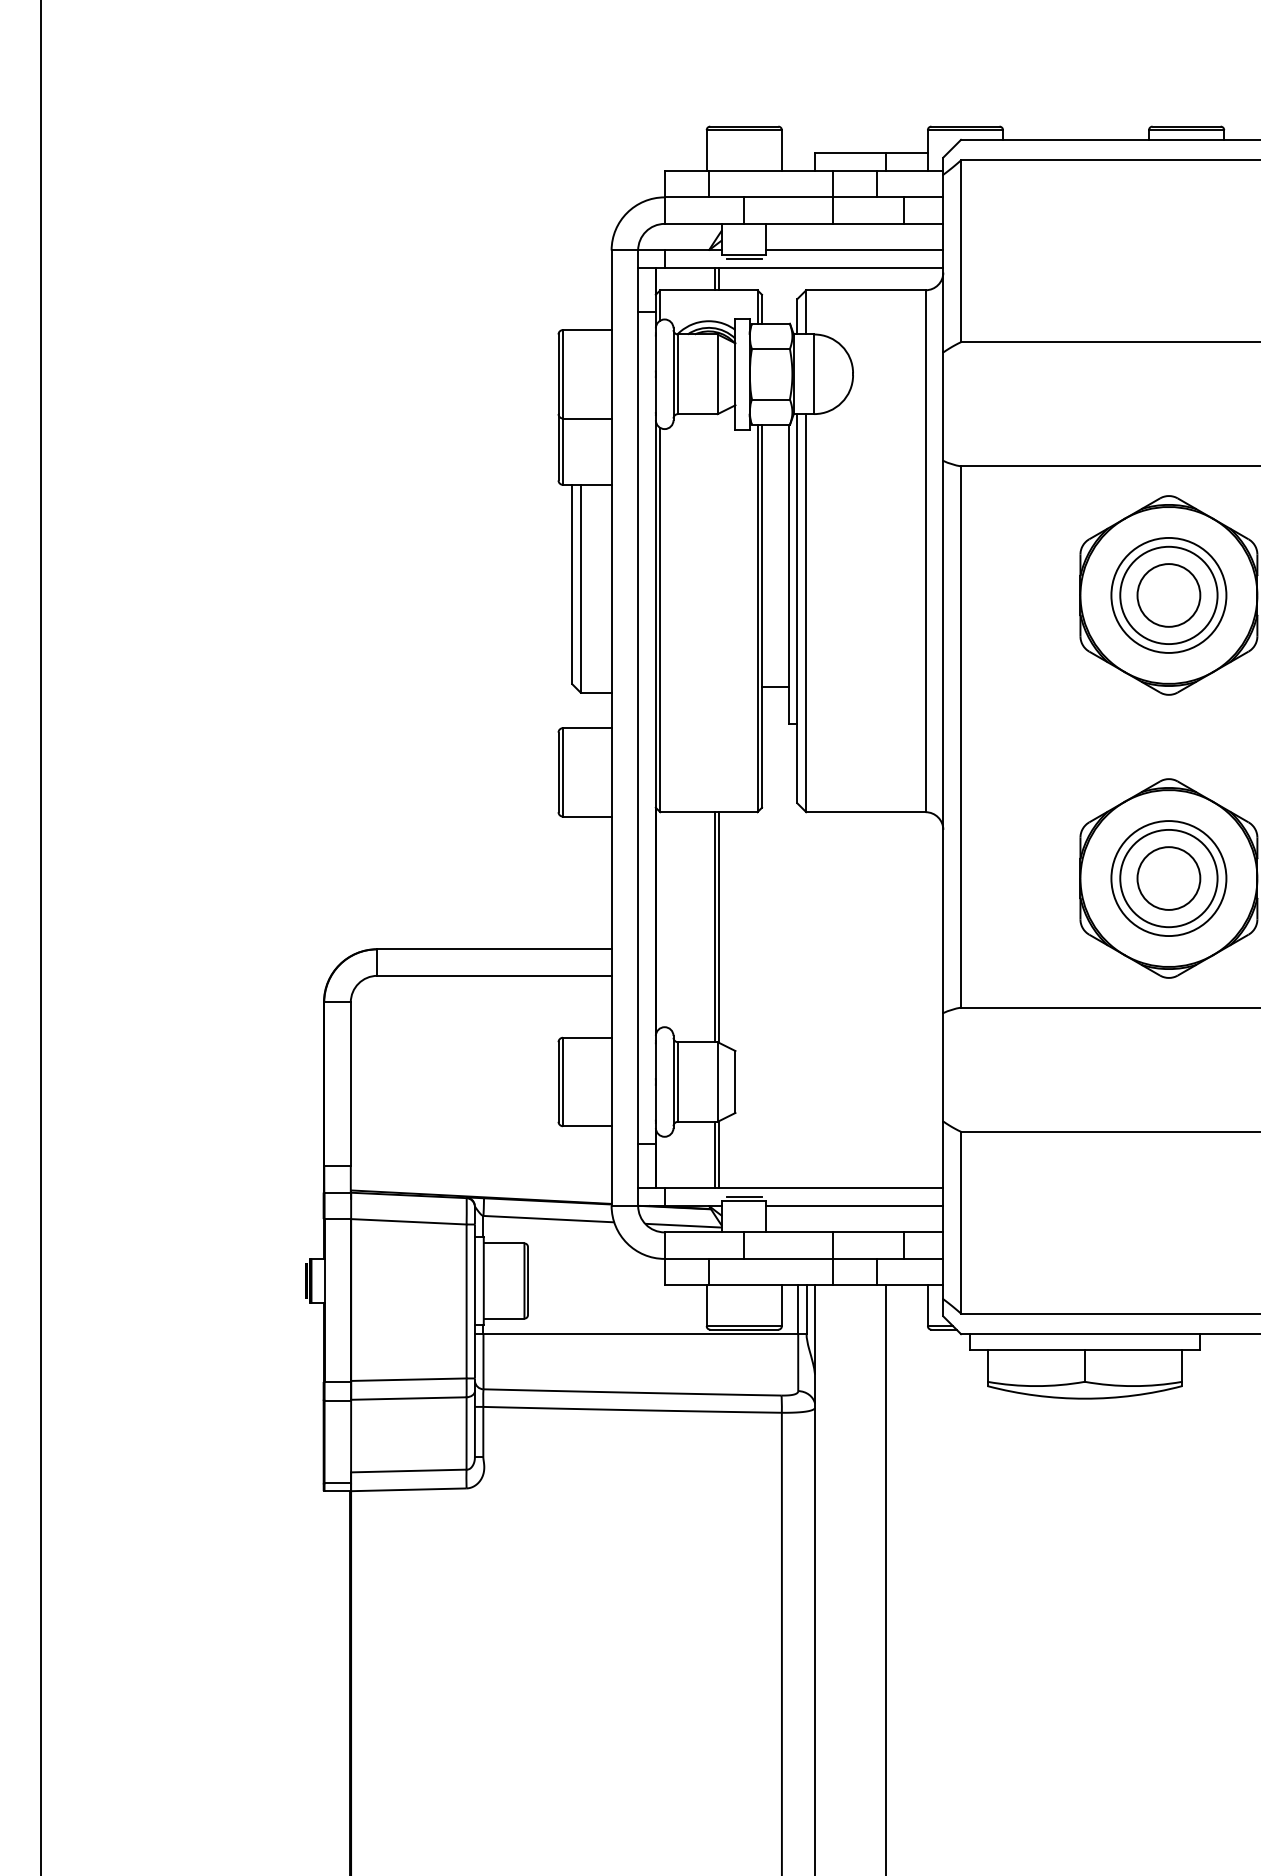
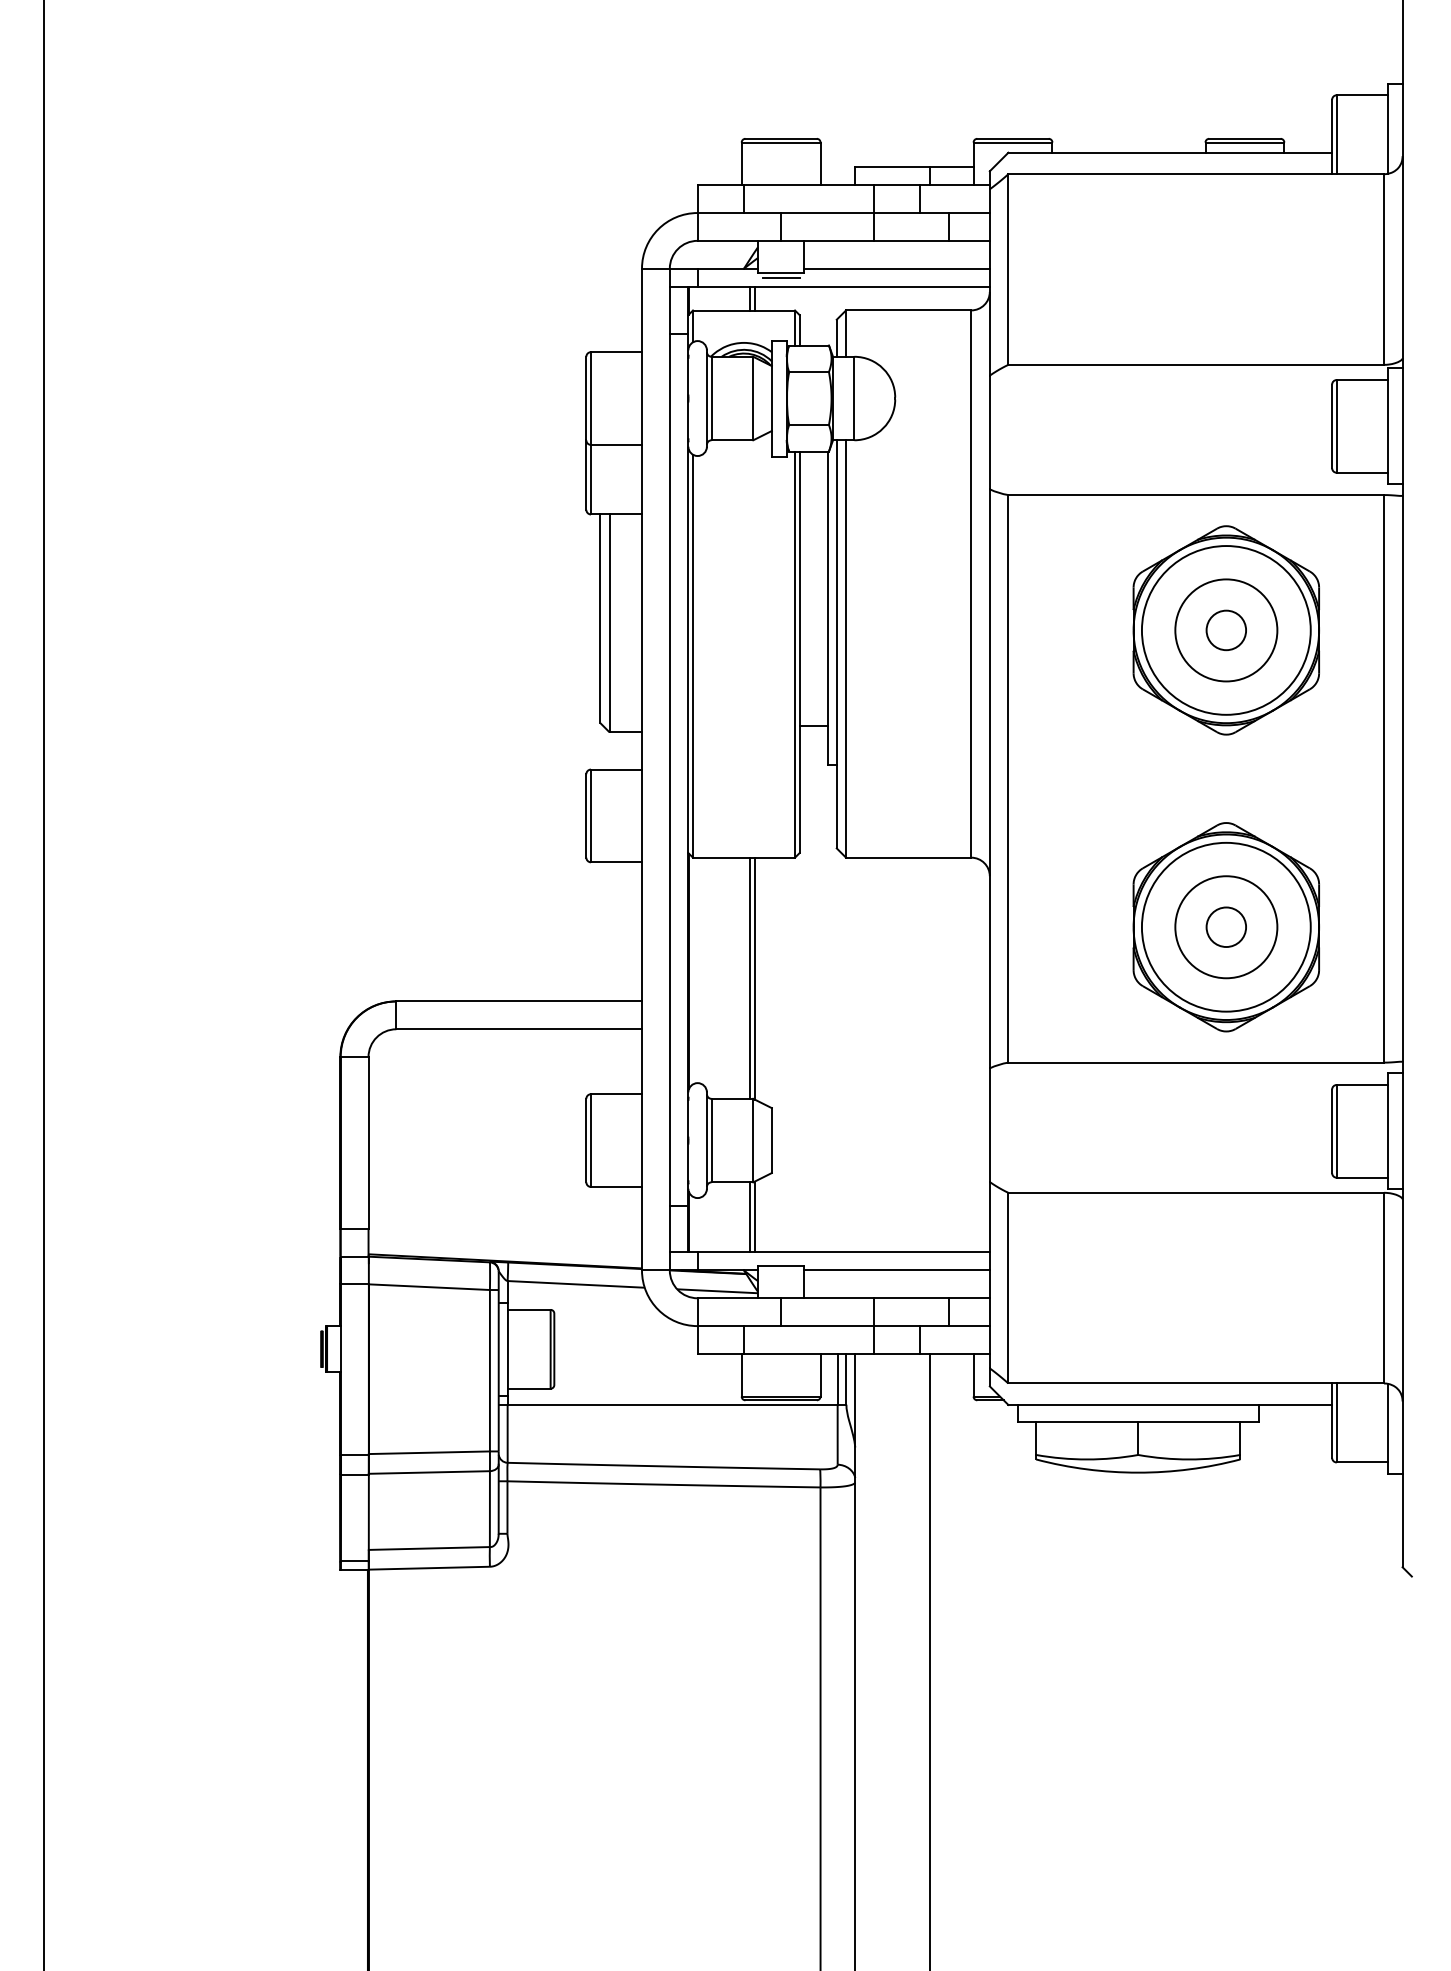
circle: (1169, 595) -> (1226, 630), size x0.6
circle: (1169, 595) -> (1226, 630), size x1.4
circle: (1169, 877) -> (1226, 926), size x1.4
circle: (1169, 878) -> (1226, 927), size x0.6
line: (743, 1197) -> (780, 1261), removed

